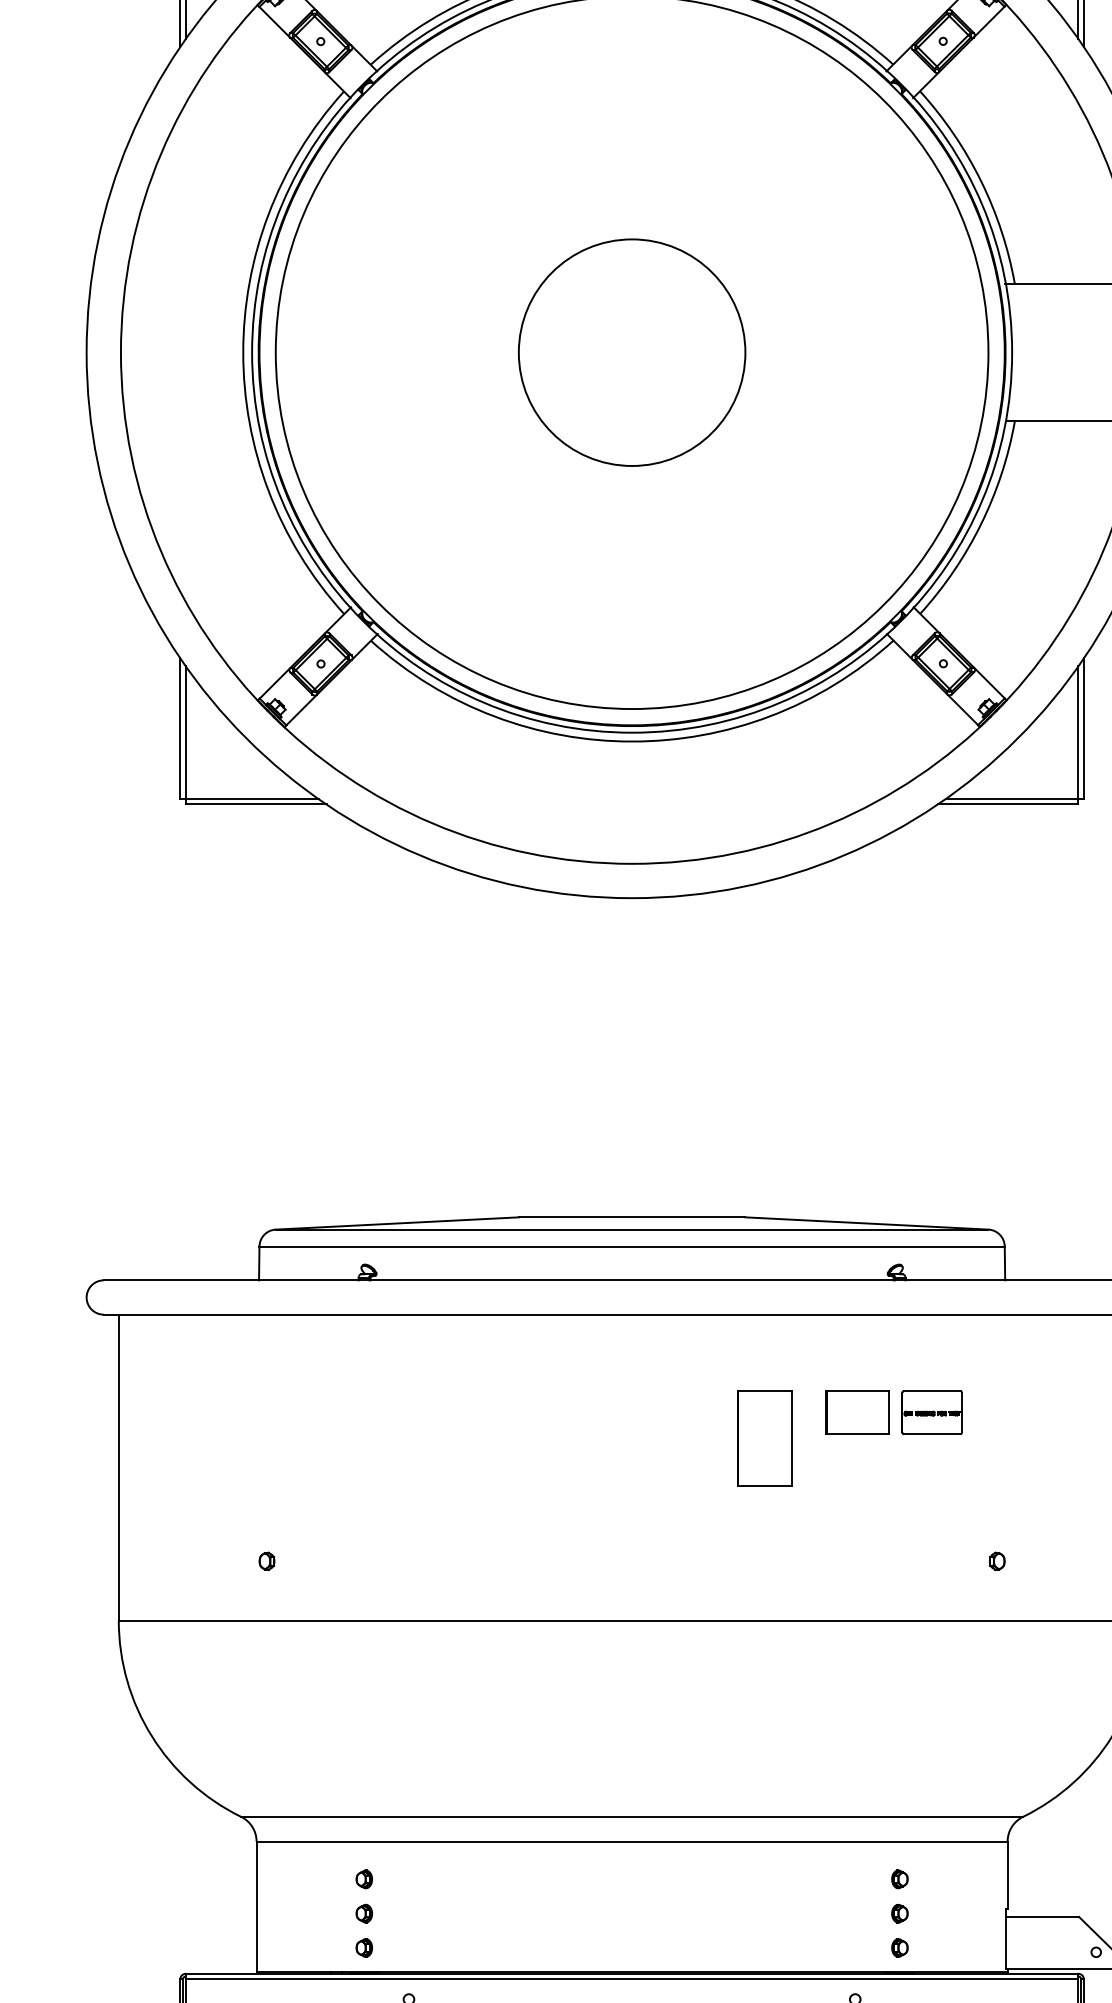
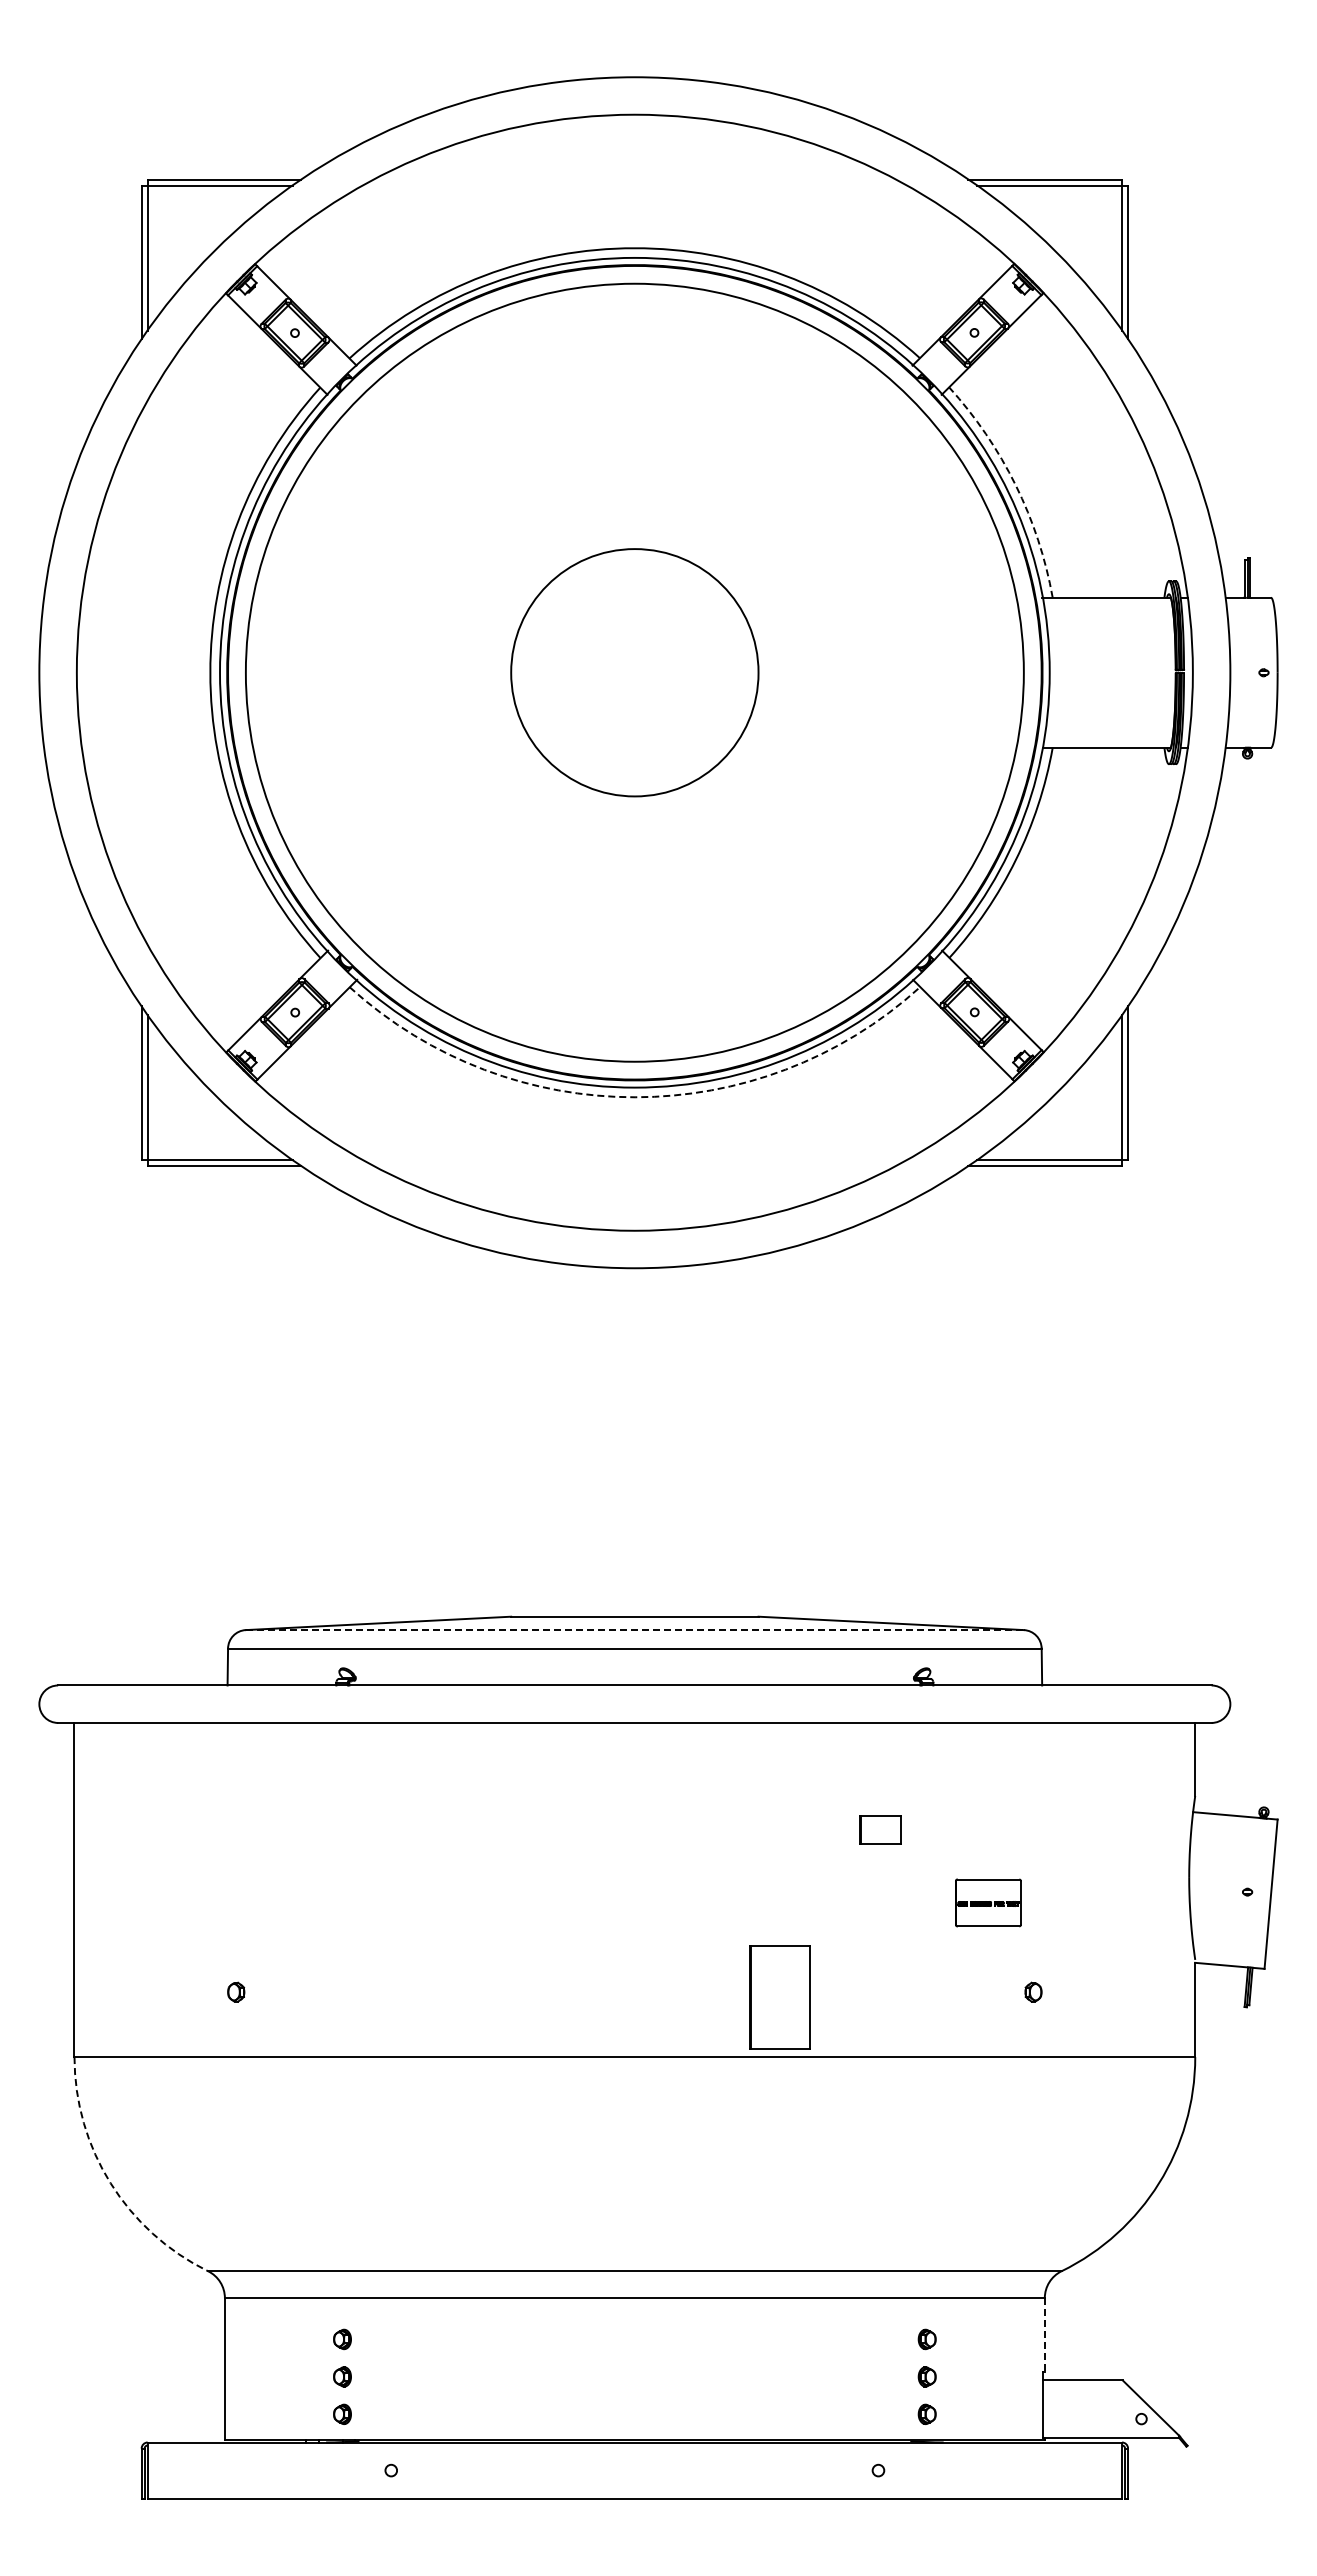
arc: (980, 181) -> (1015, 485), solid -> dashed
arc: (632, 741) -> (635, 1097), solid -> dashed
line: (632, 1229) -> (635, 1630), solid -> dashed
part: (857, 1412) -> (880, 1829), size x0.6
part: (932, 1412) -> (988, 1902), moved
part: (764, 1438) -> (779, 1997), moved
arc: (151, 1736) -> (110, 2183), solid -> dashed
line: (1007, 1875) -> (1044, 2335), solid -> dashed
line: (631, 1979) -> (634, 2448), removed

